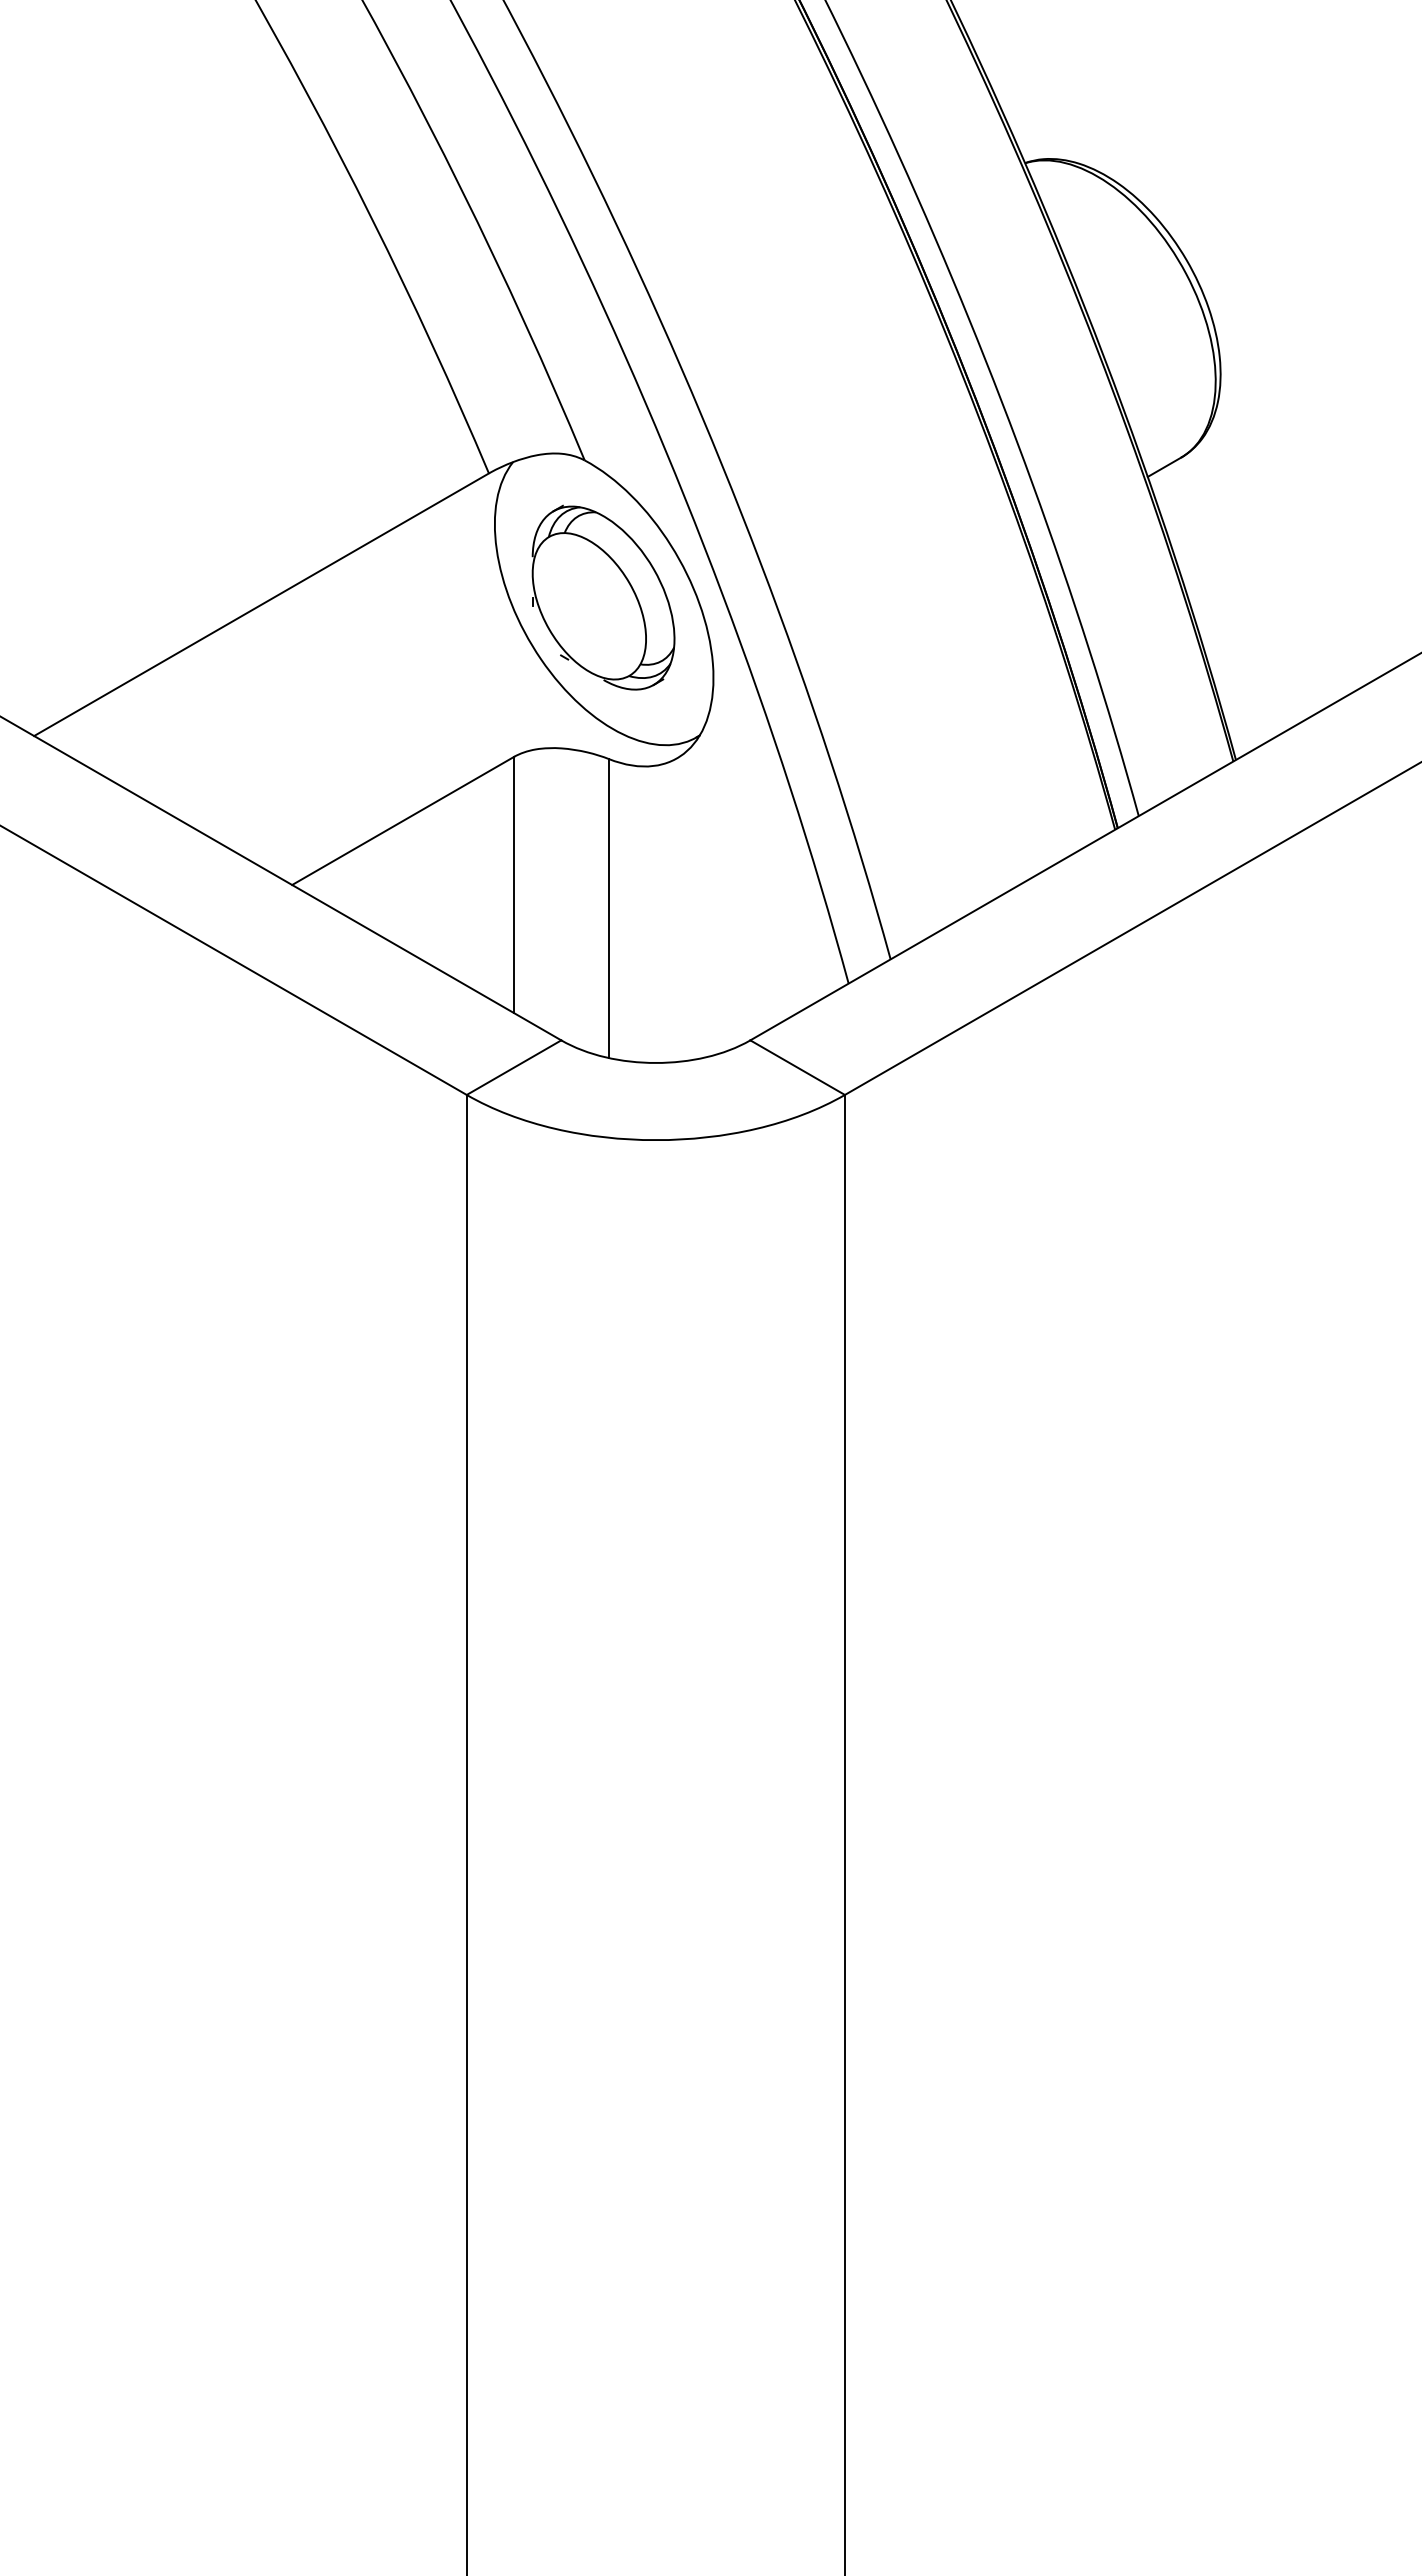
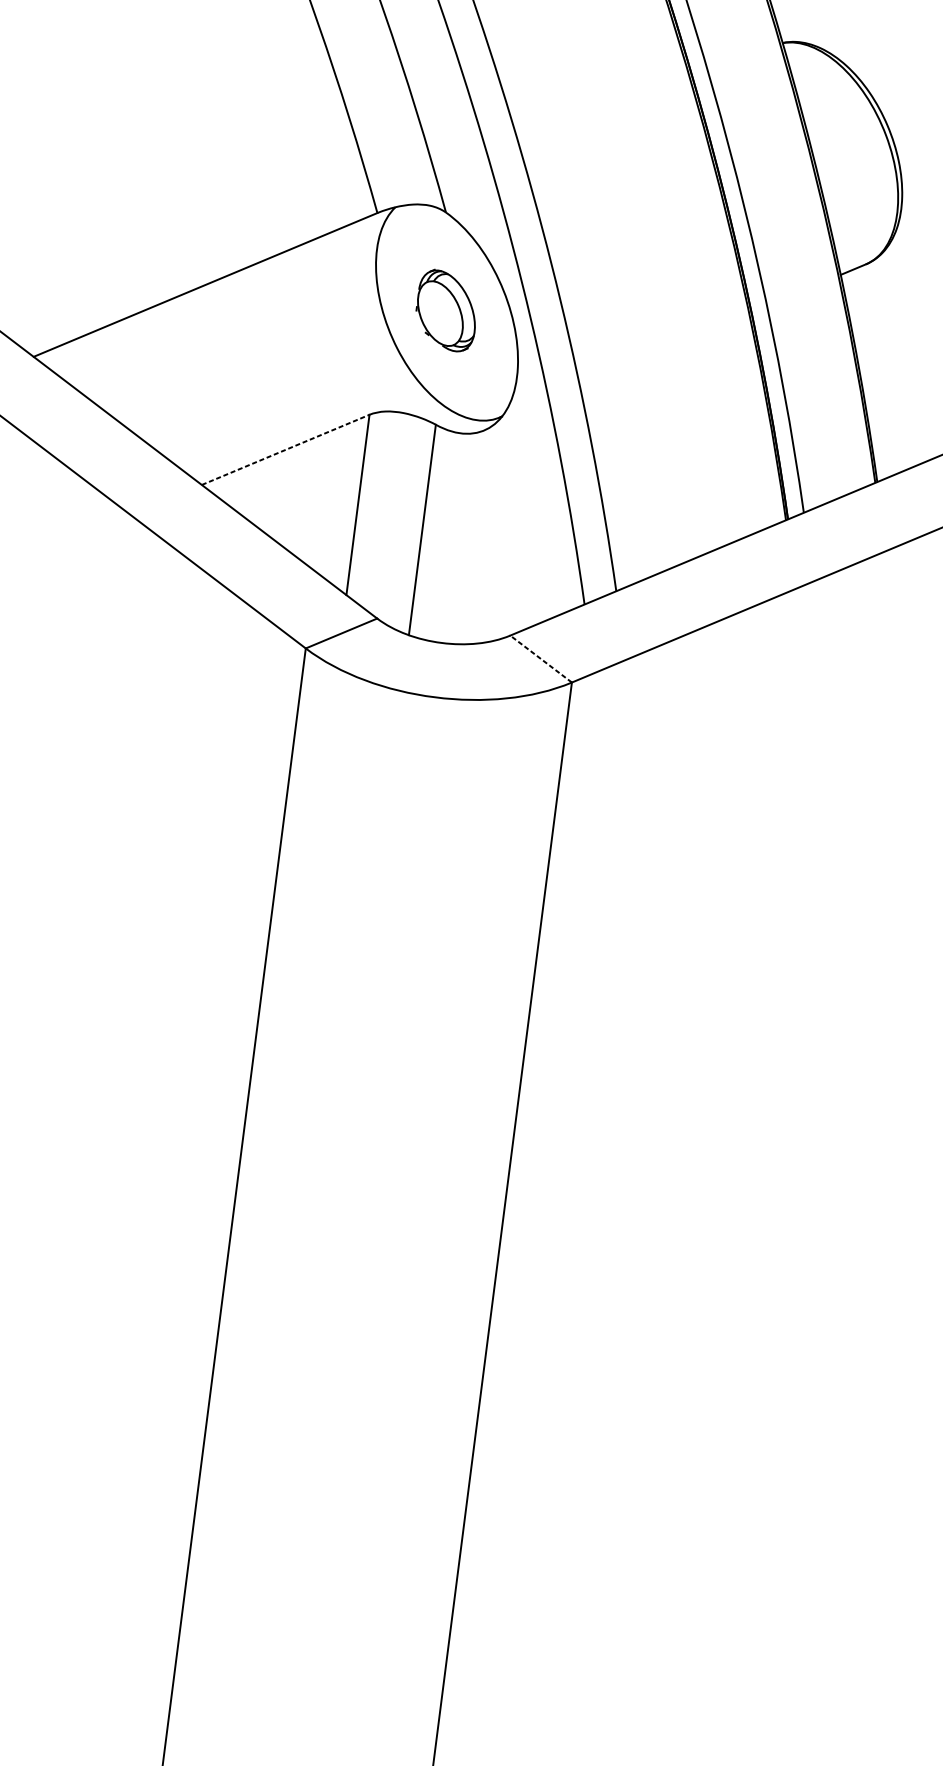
part: (603, 597) -> (446, 310), size x0.6
line: (403, 820) -> (286, 449), solid -> dashed
line: (797, 1067) -> (541, 658), solid -> dashed

